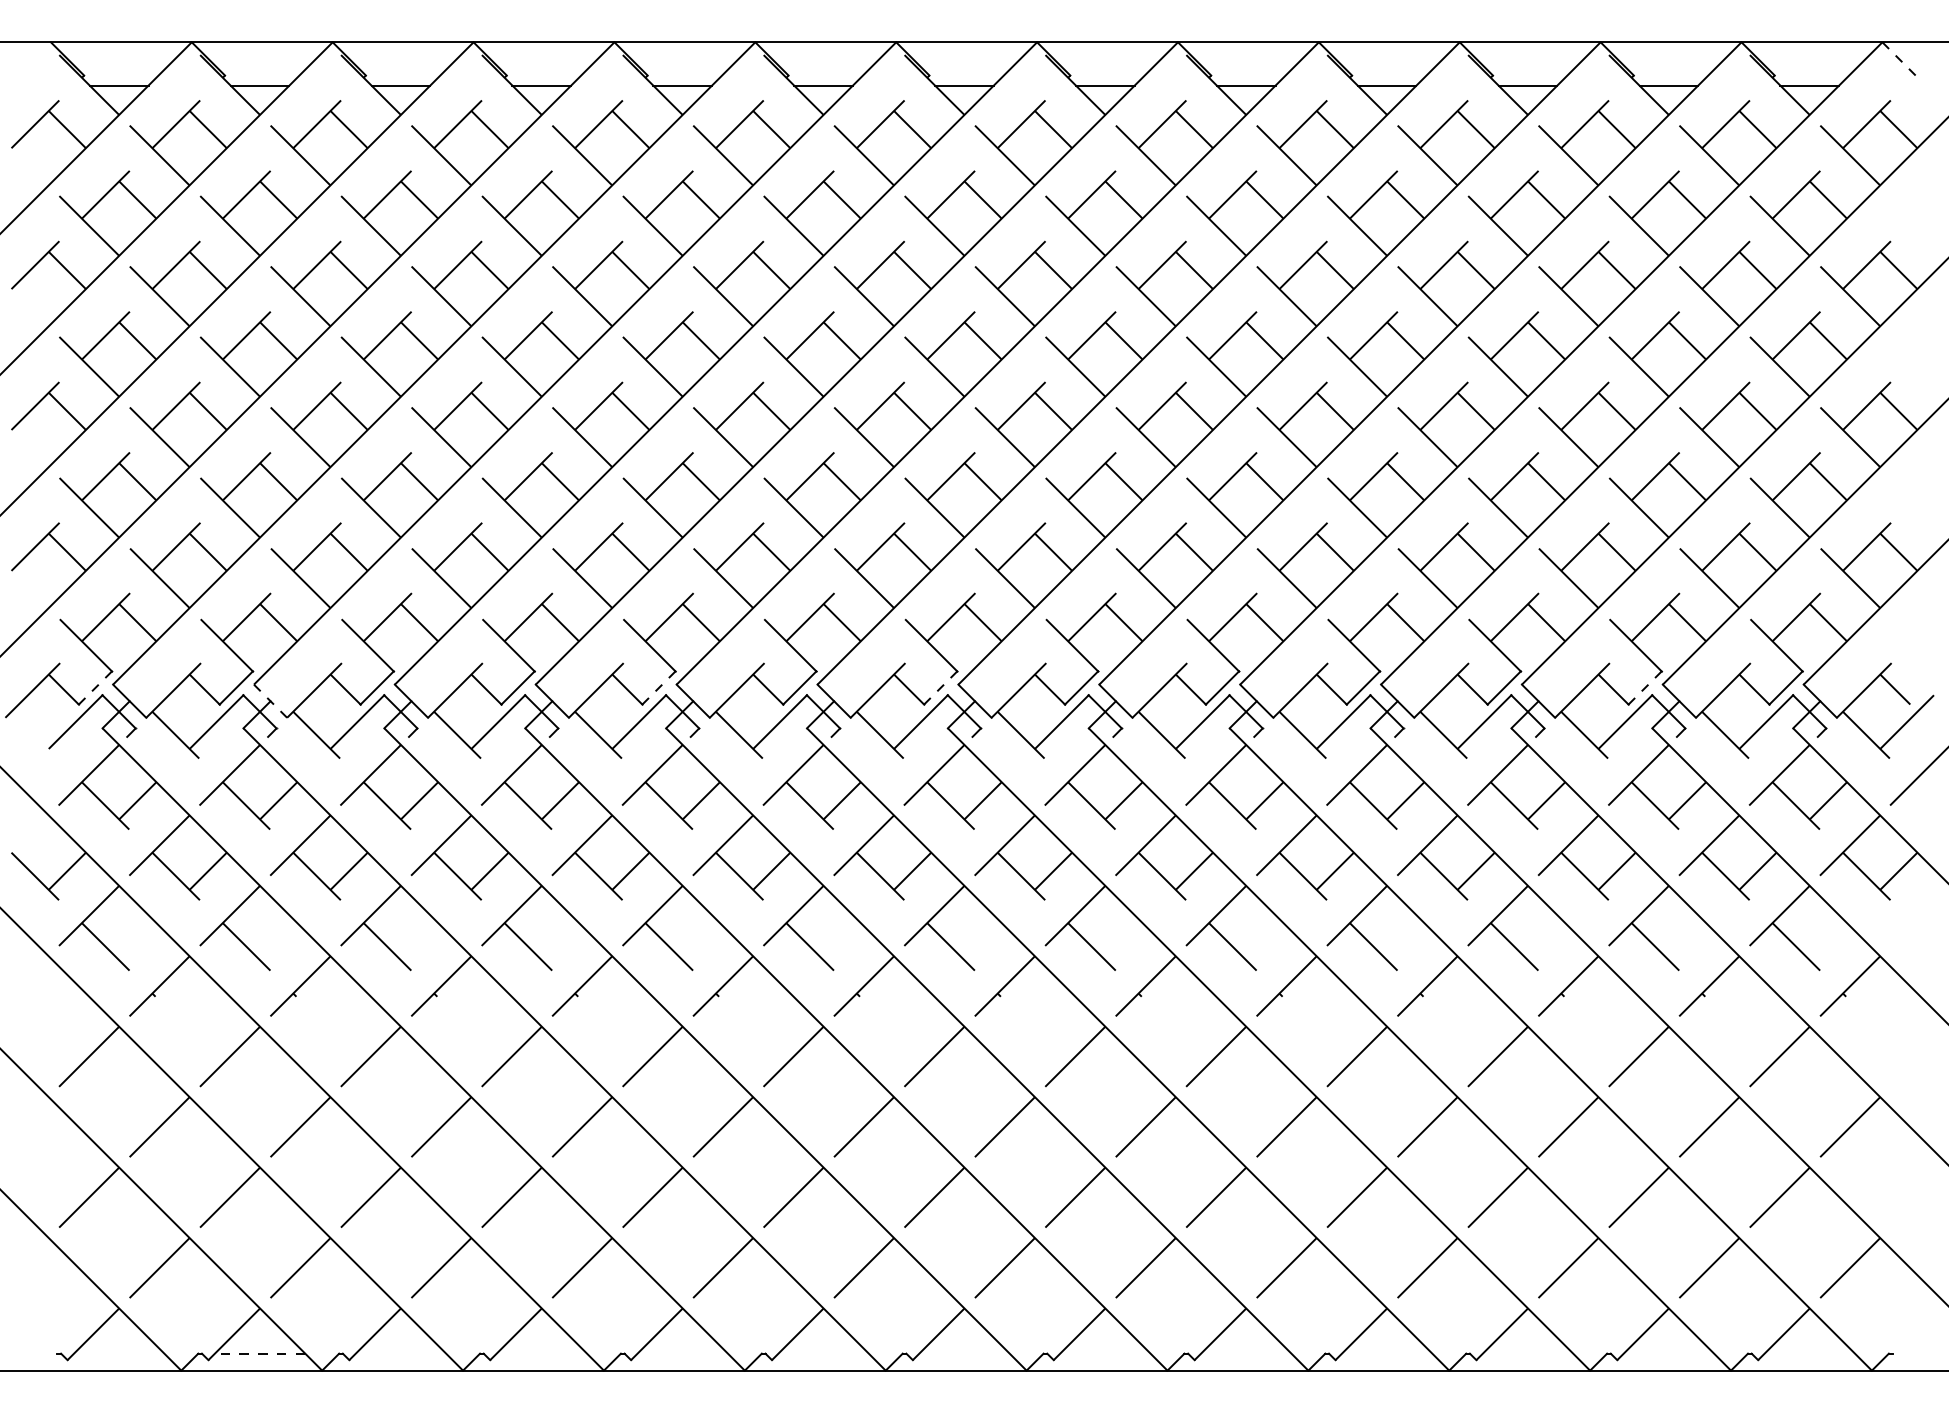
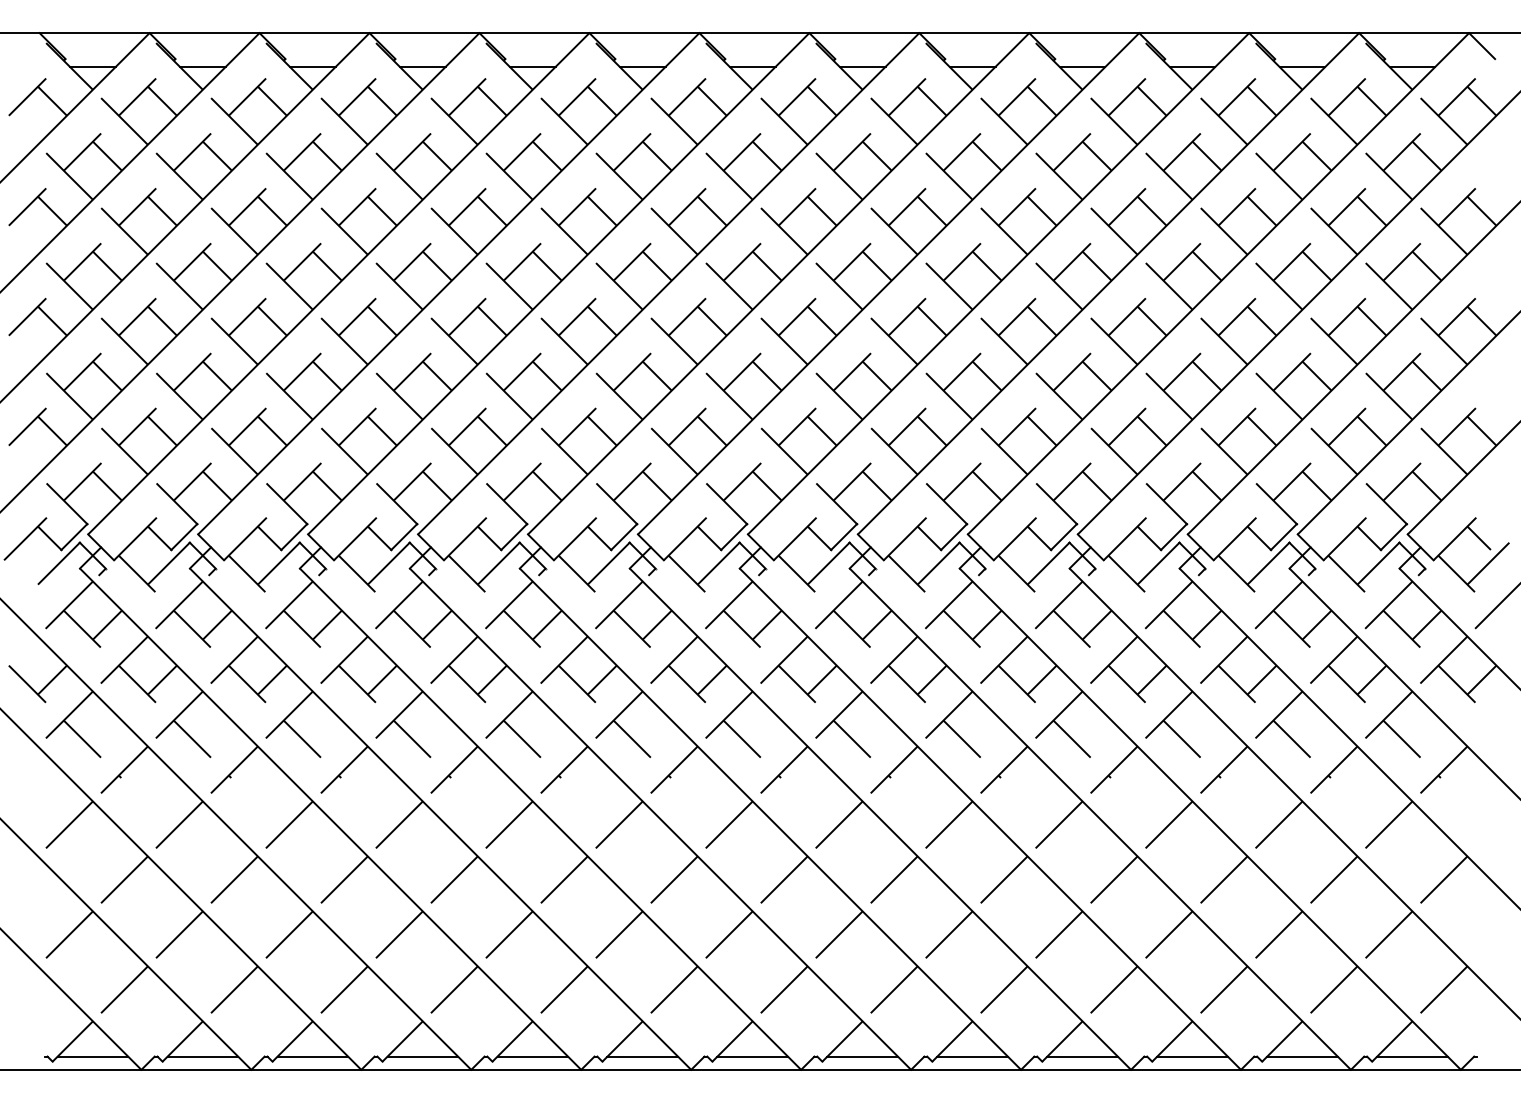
line: (1899, 58) -> (1482, 45), dashed -> solid
line: (95, 688) -> (74, 537), dashed -> solid
line: (658, 688) -> (513, 537), dashed -> solid
line: (940, 688) -> (733, 537), dashed -> solid
line: (1644, 688) -> (1283, 537), dashed -> solid
line: (270, 701) -> (211, 547), dashed -> solid
line: (119, 1353) -> (93, 1056), added
line: (259, 1353) -> (202, 1056), dashed -> solid
line: (400, 1353) -> (312, 1056), added
line: (541, 1353) -> (422, 1056), added
line: (682, 1353) -> (532, 1056), added
line: (823, 1353) -> (642, 1056), added
line: (964, 1353) -> (752, 1056), added
line: (1105, 1353) -> (862, 1056), added
line: (1246, 1353) -> (972, 1056), added
line: (1386, 1353) -> (1082, 1056), added
line: (1527, 1353) -> (1192, 1056), added
line: (1668, 1353) -> (1302, 1056), added
line: (1809, 1353) -> (1412, 1056), added

